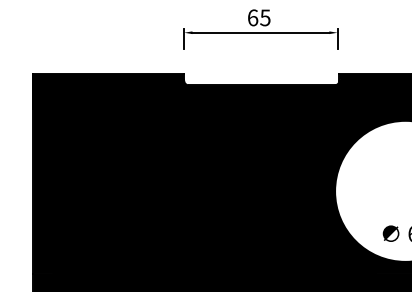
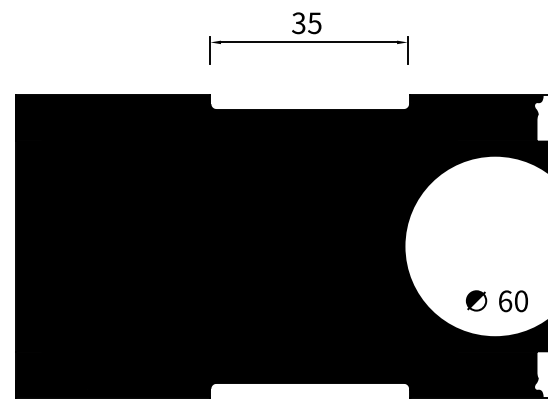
text: (252, 18) -> (298, 23), 65 -> 35

